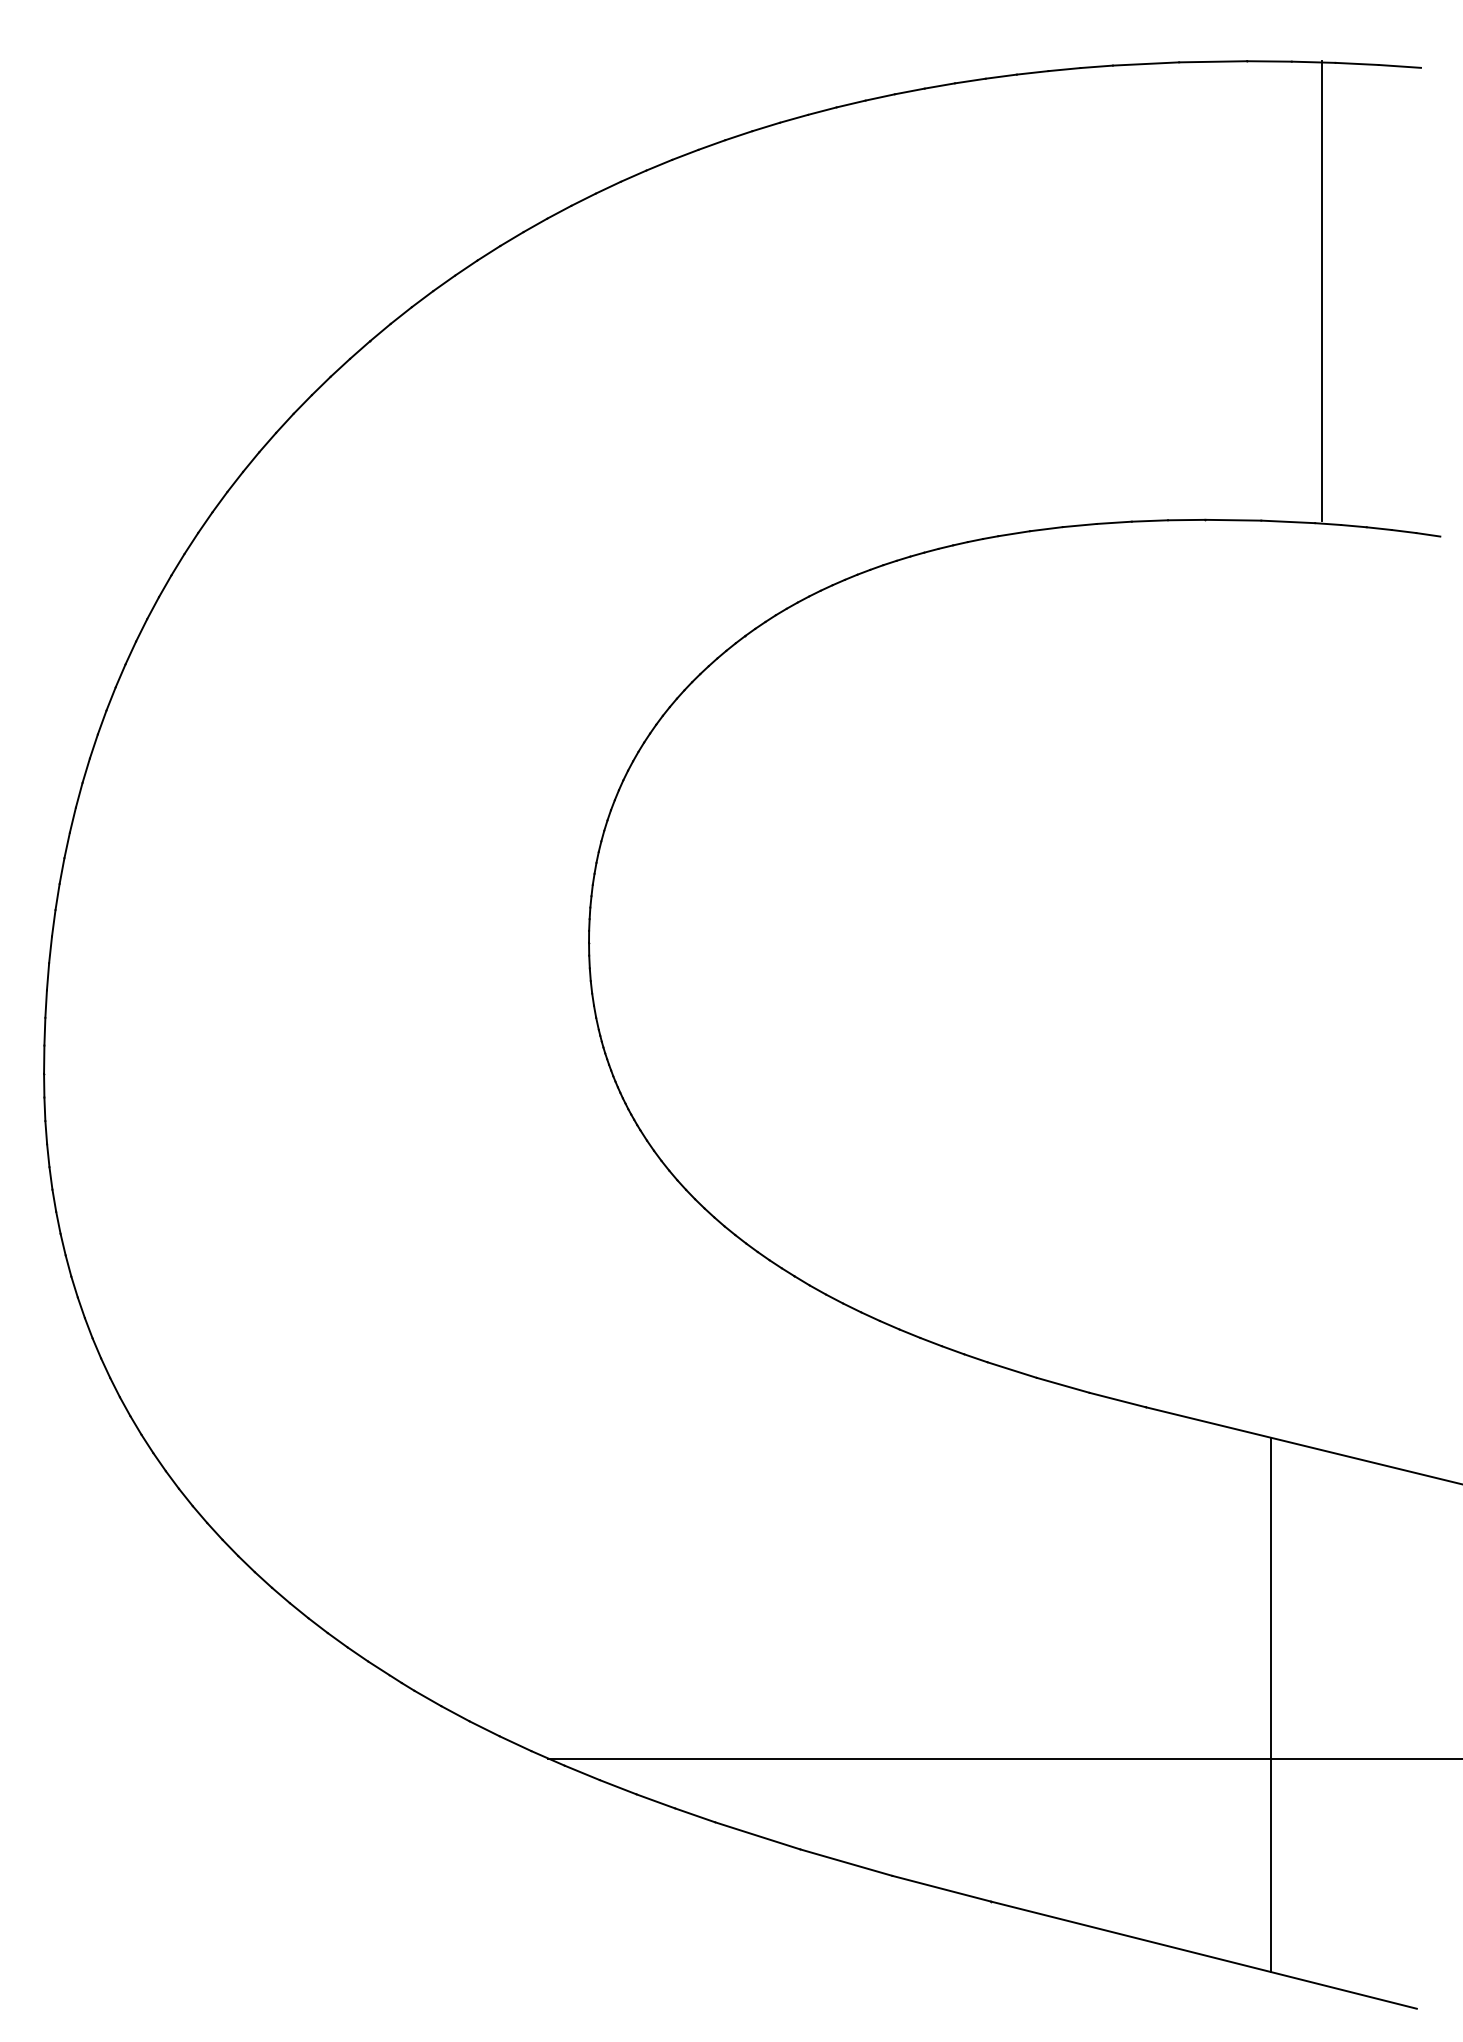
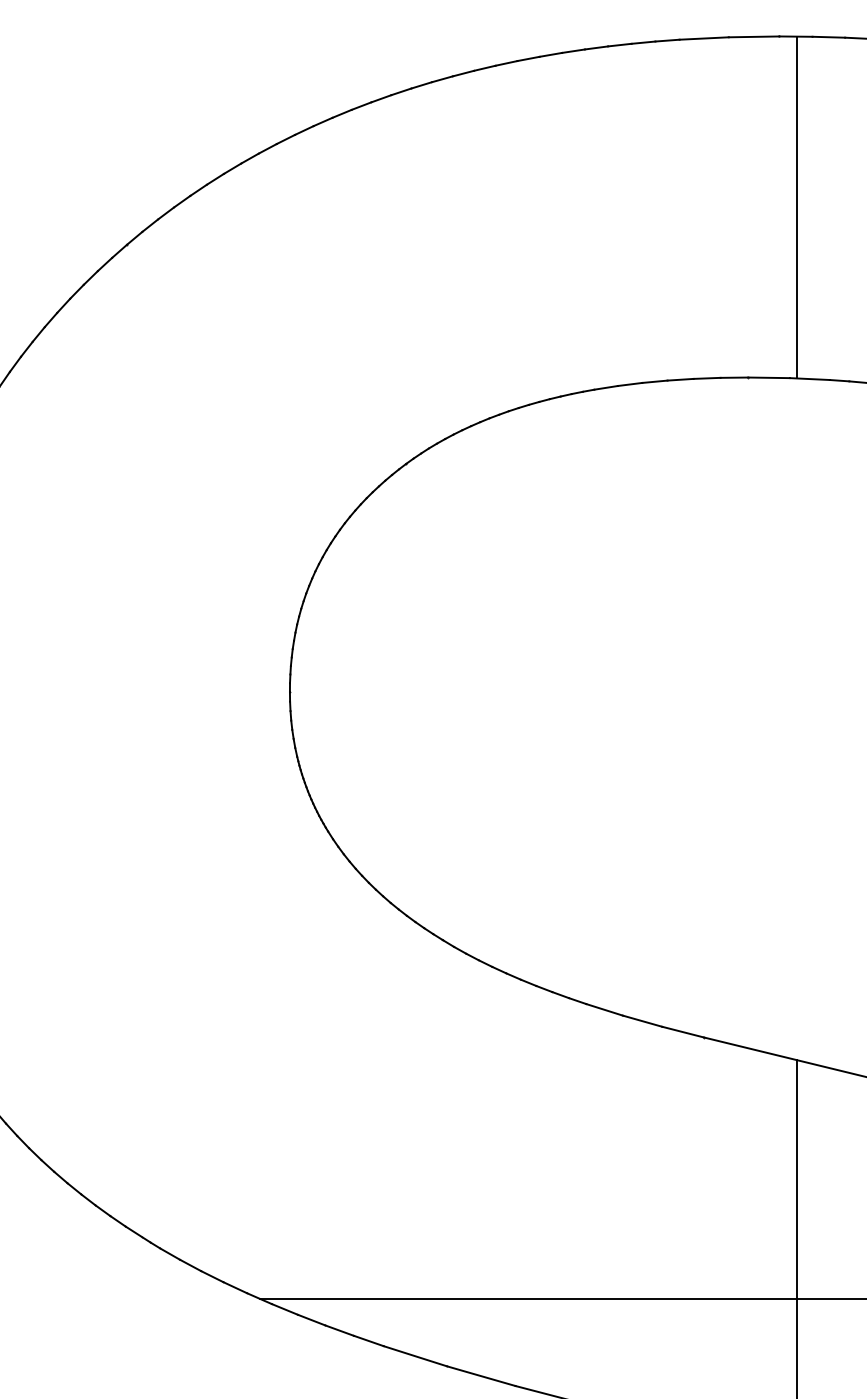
line: (1321, 290) -> (796, 206), moved

